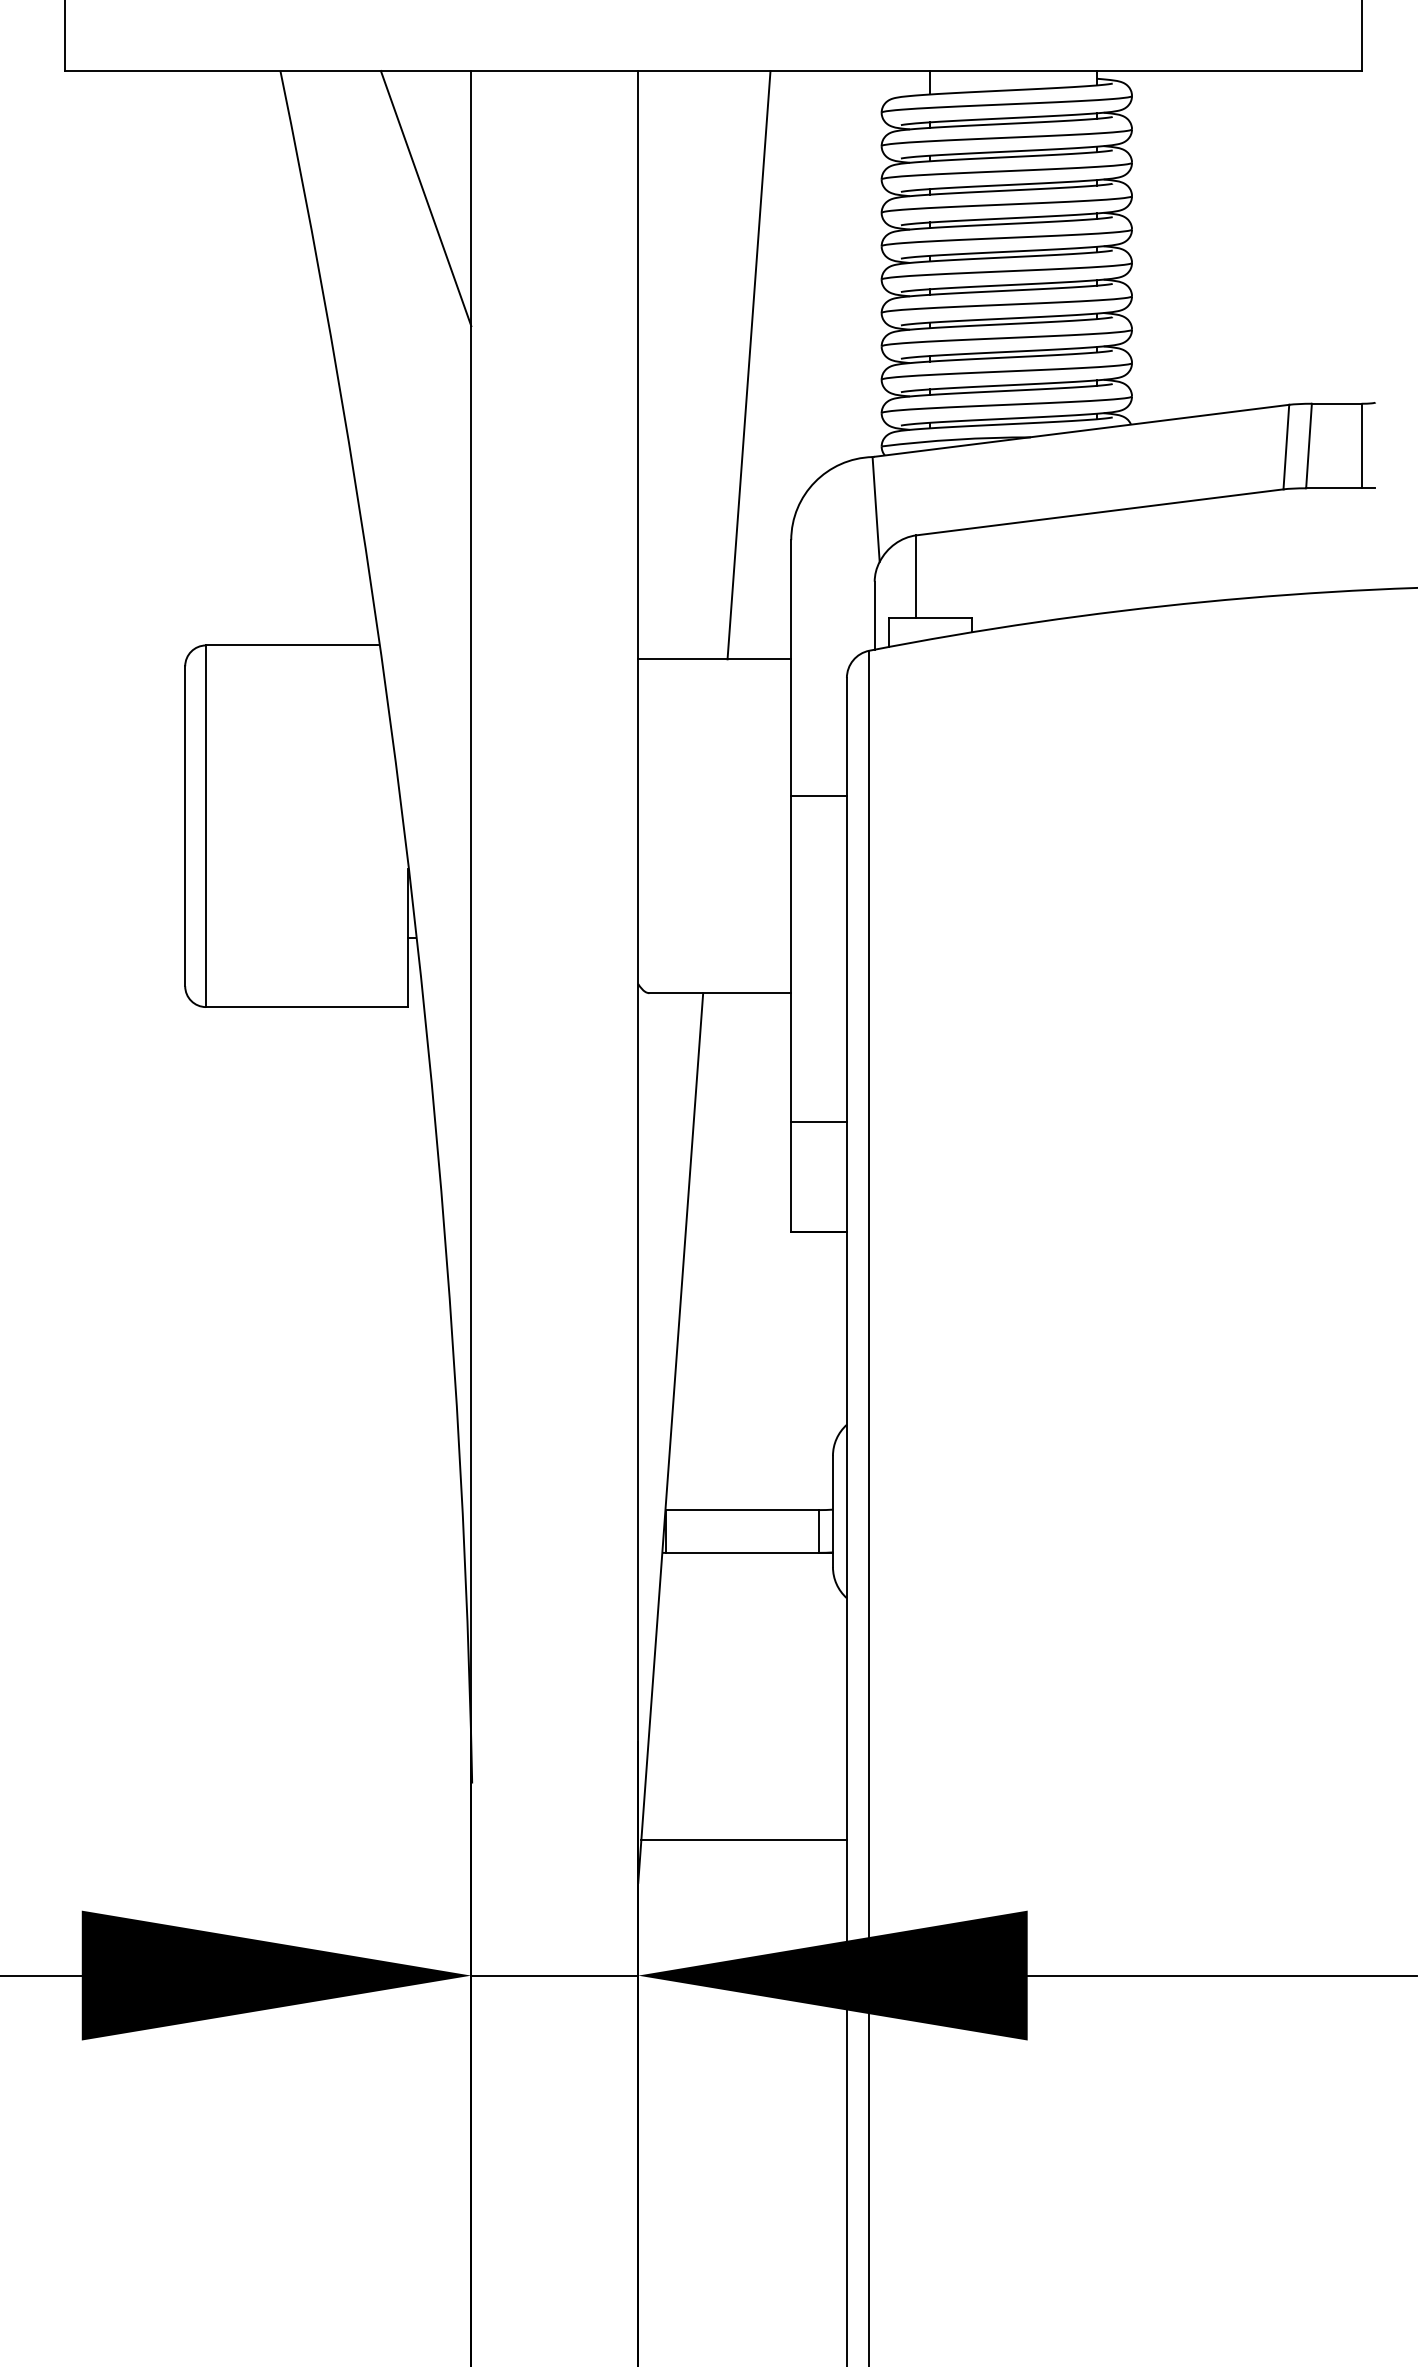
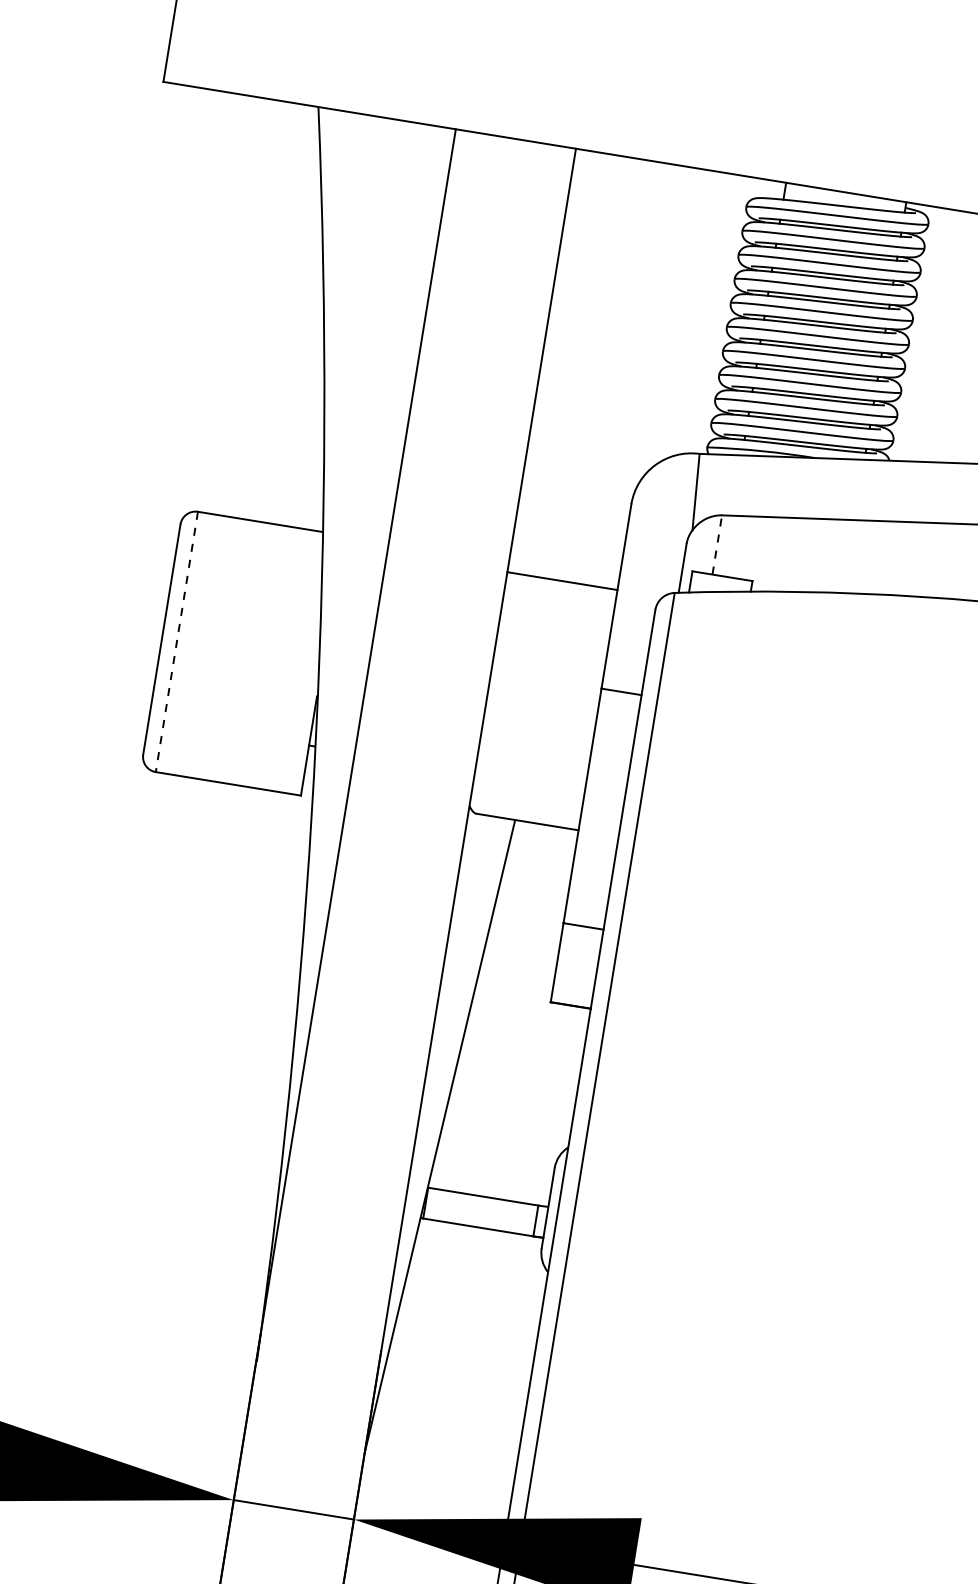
line: (425, 198) -> (408, 215), removed
line: (748, 365) -> (621, 373), removed
line: (916, 576) -> (717, 544), solid -> dashed
line: (206, 826) -> (177, 642), solid -> dashed
line: (743, 1840) -> (445, 1434), removed

